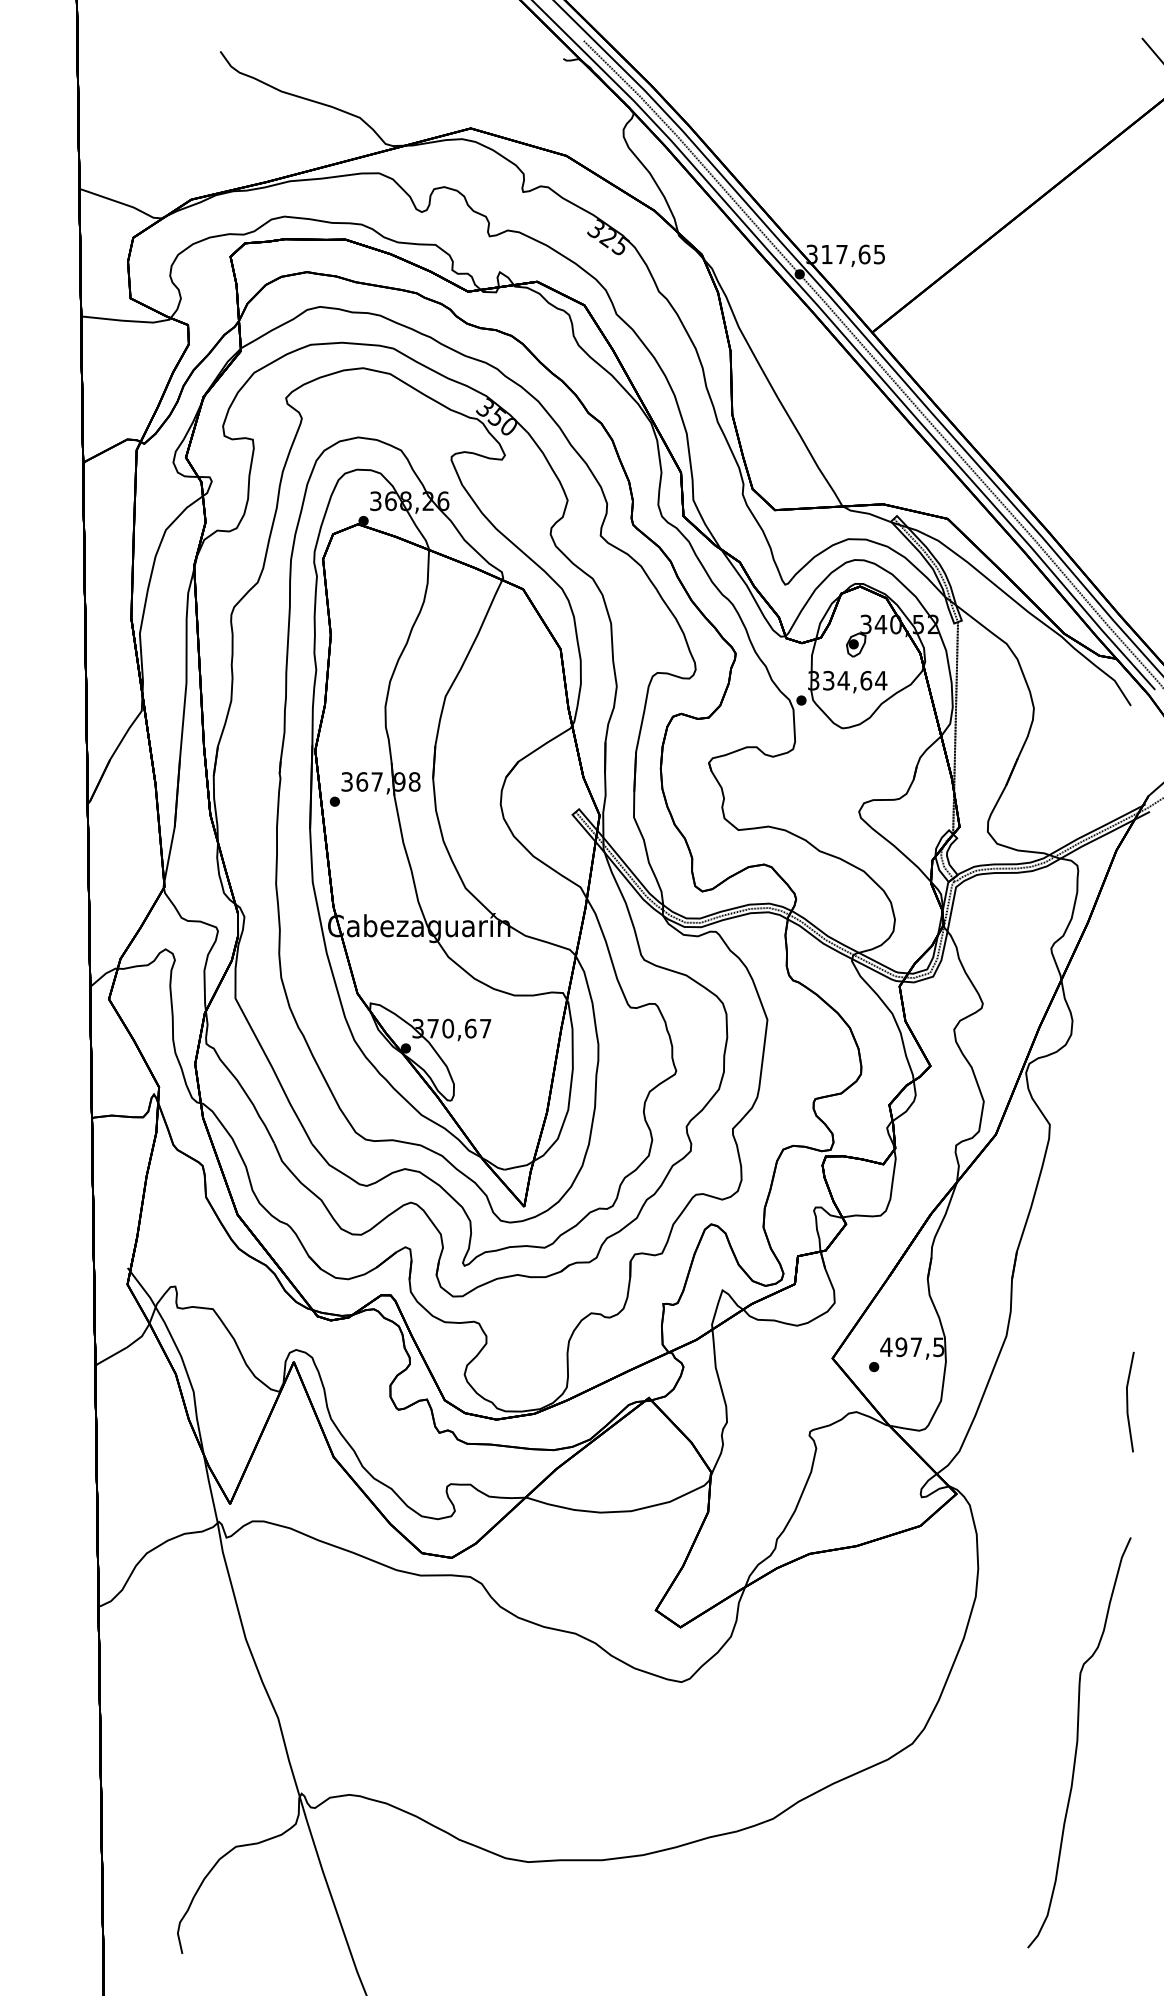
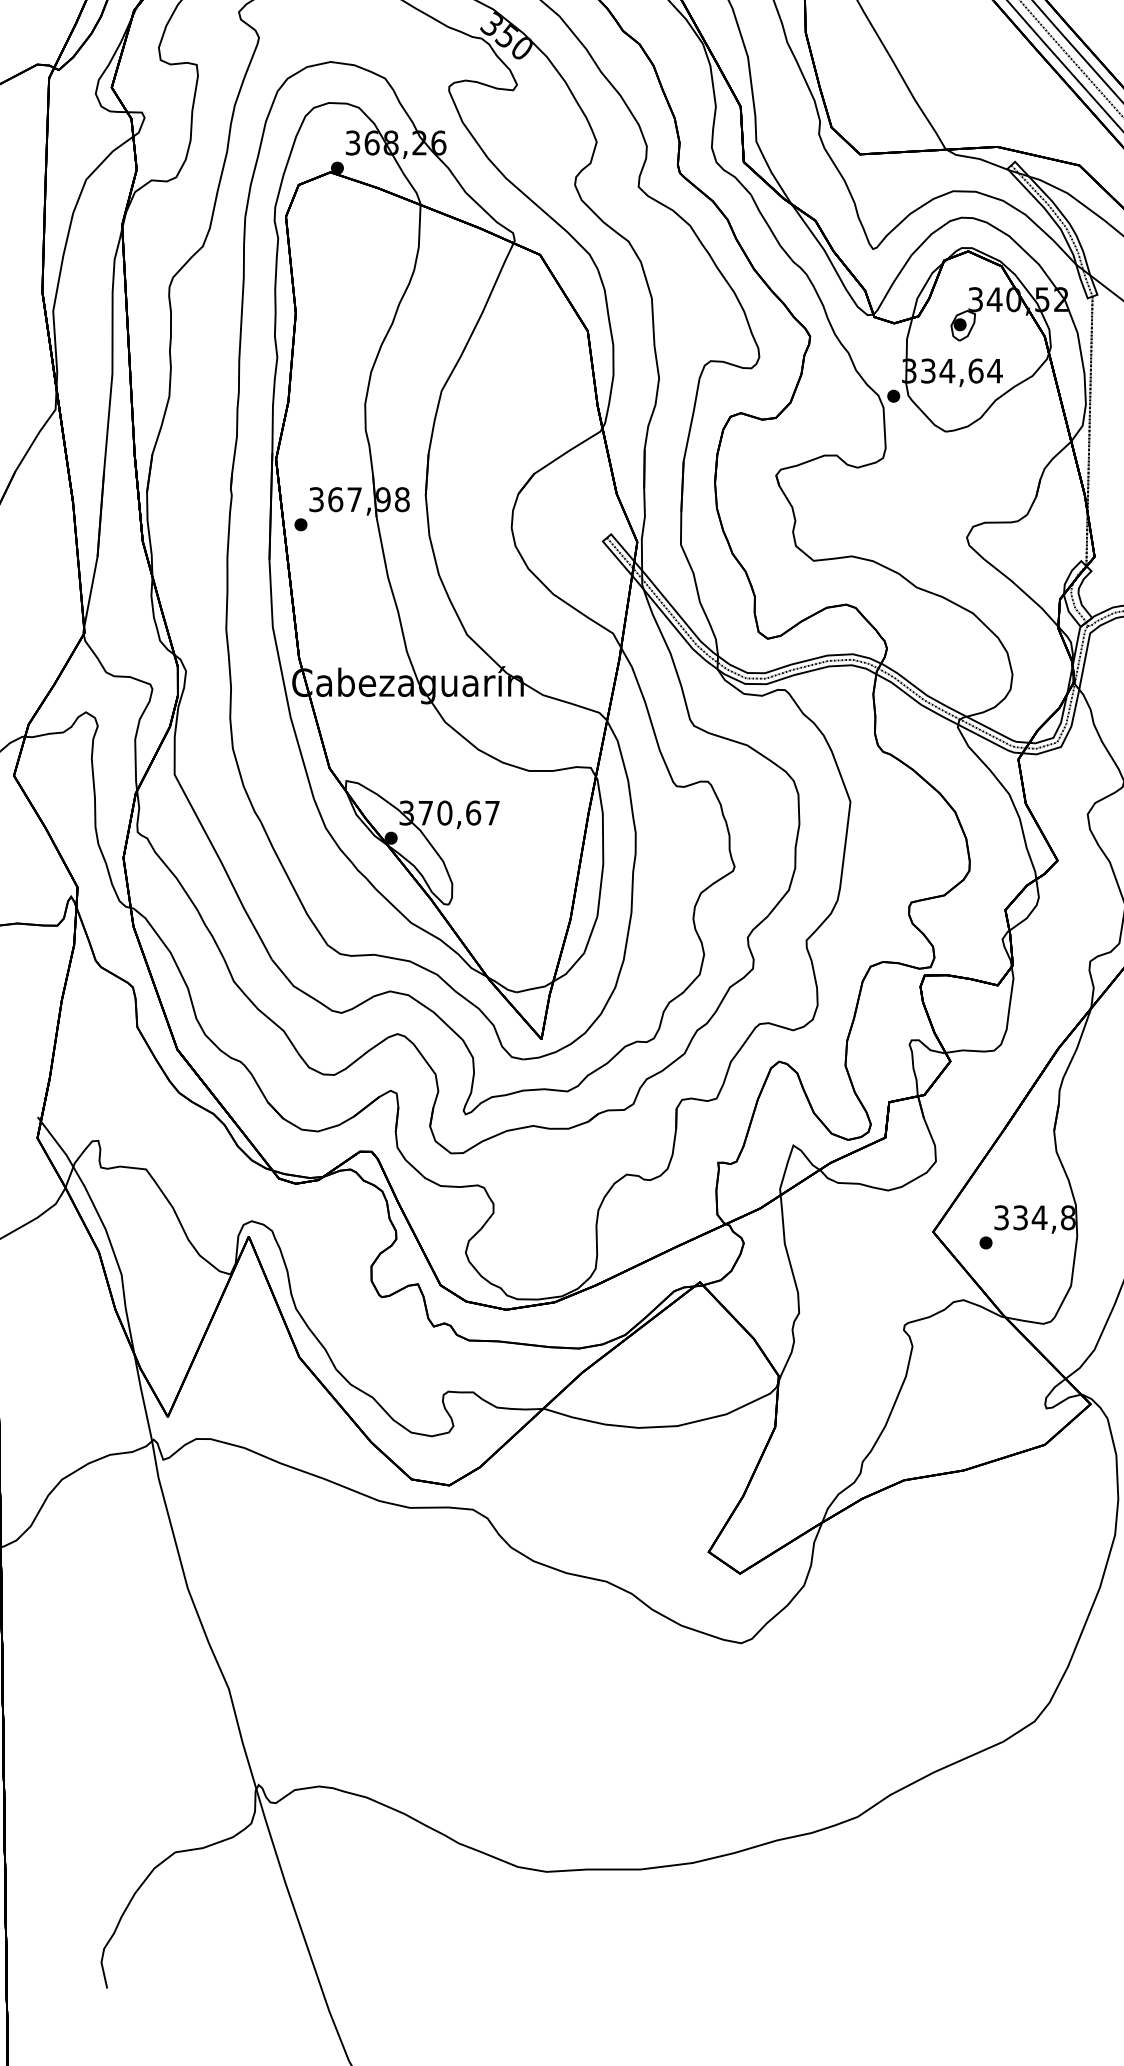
text: (912, 1347) -> (1034, 1218), 497,5 -> 334,8

